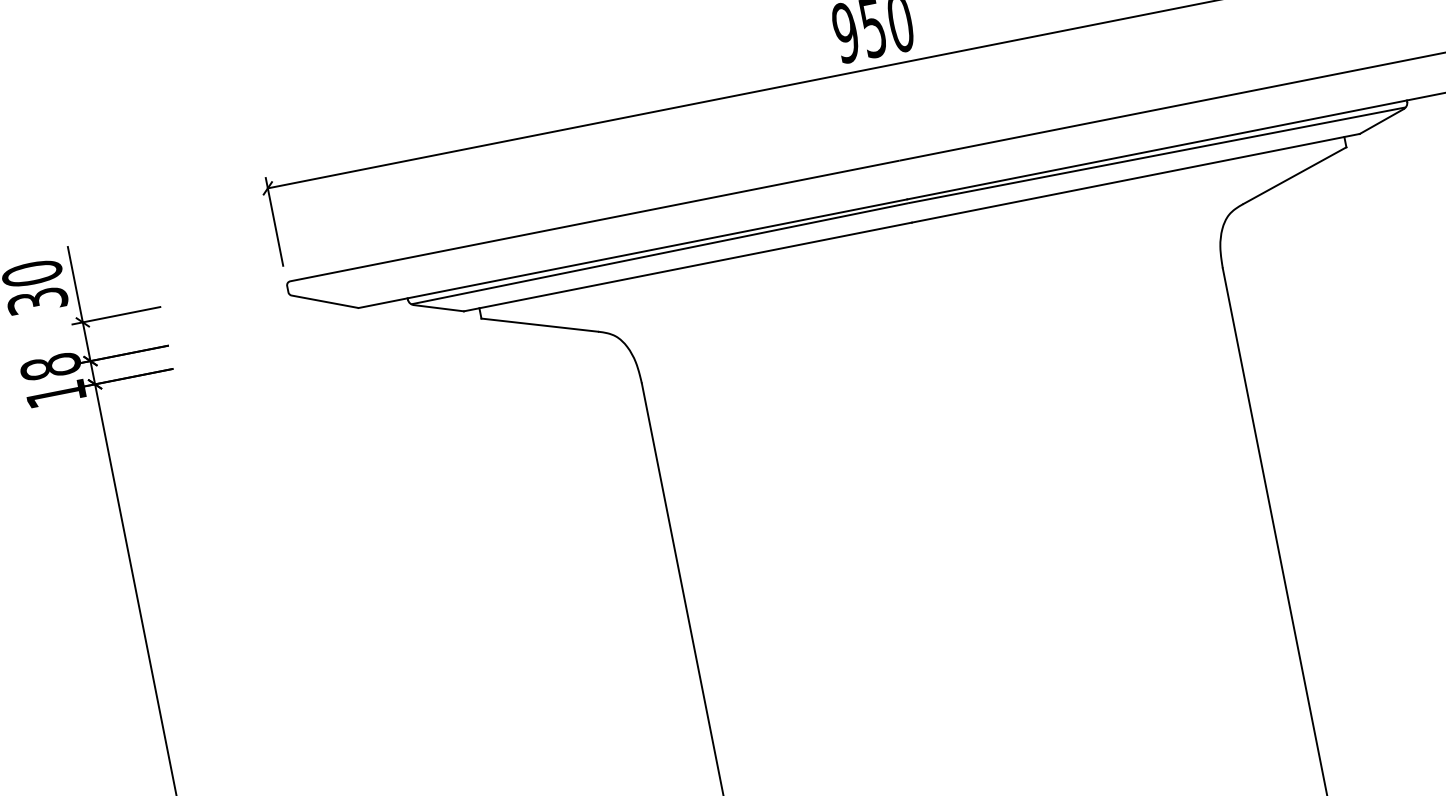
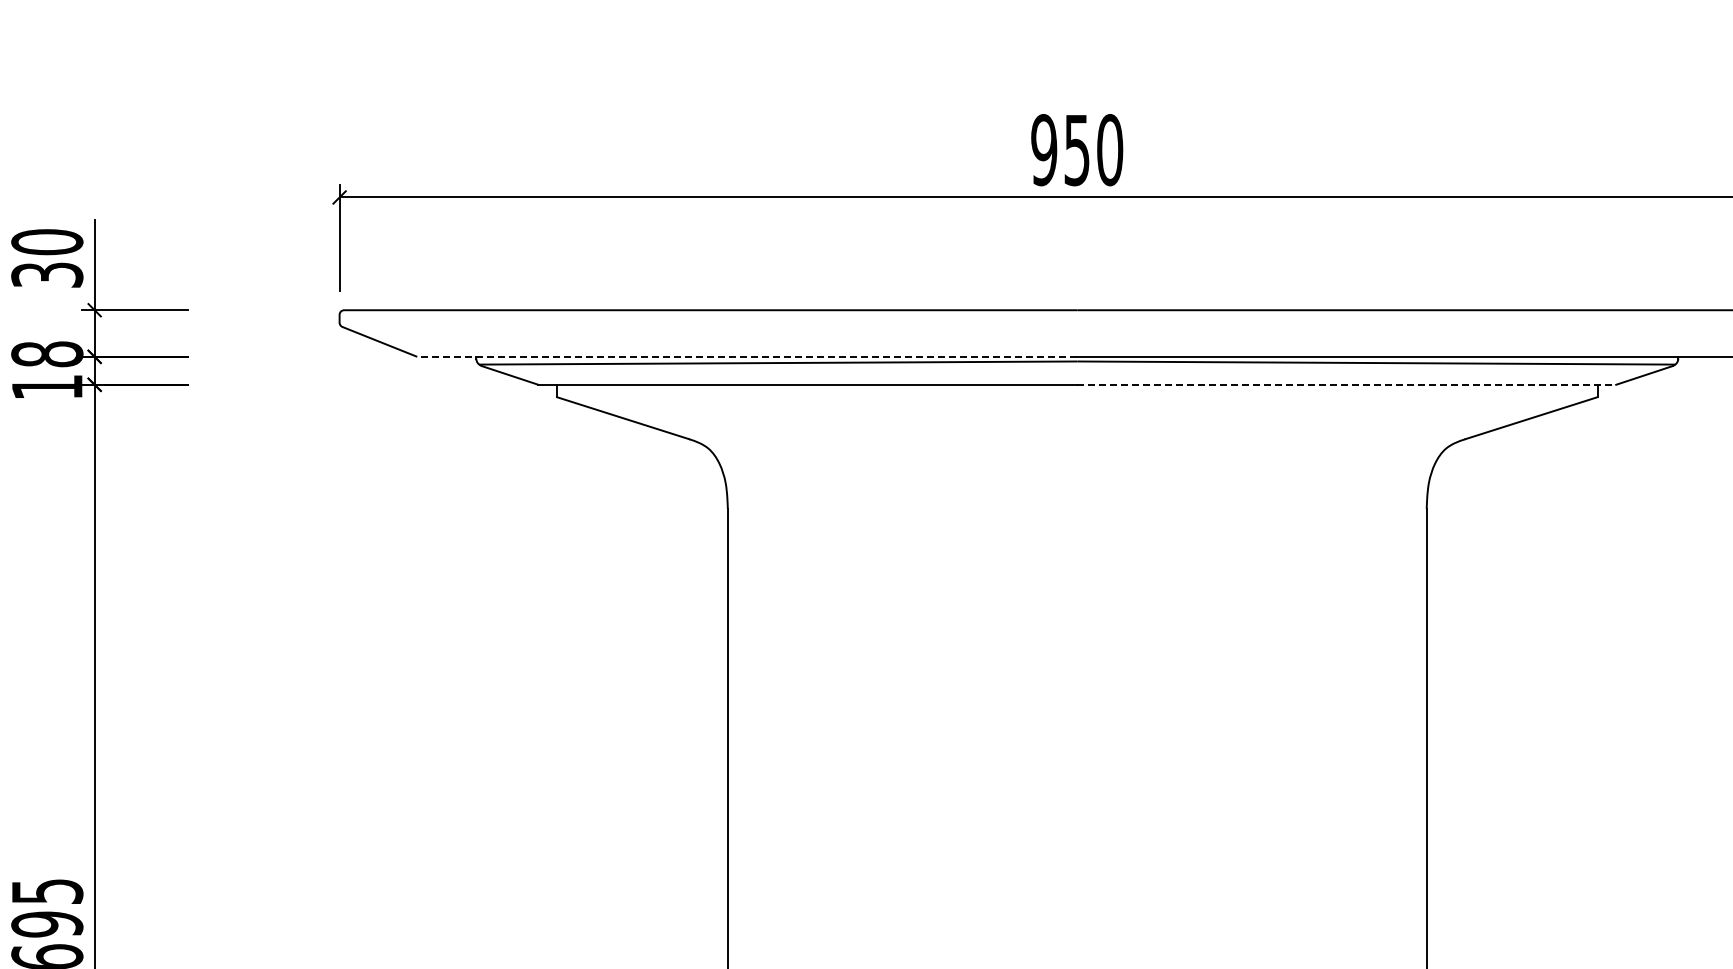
line: (1136, 177) -> (1347, 384), solid -> dashed
line: (632, 253) -> (746, 356), solid -> dashed

